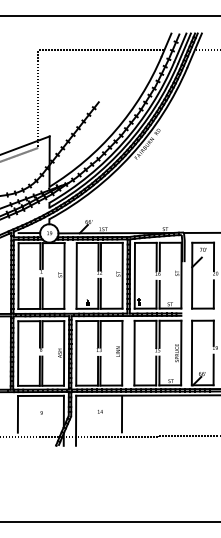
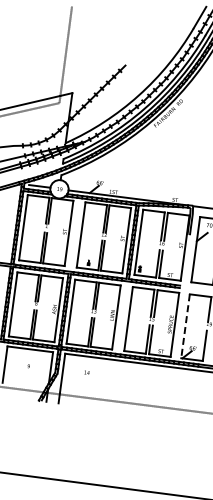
line: (101, 50) -> (134, 14), removed
line: (191, 353) -> (185, 326), solid -> dashed
line: (121, 413) -> (107, 377), removed

